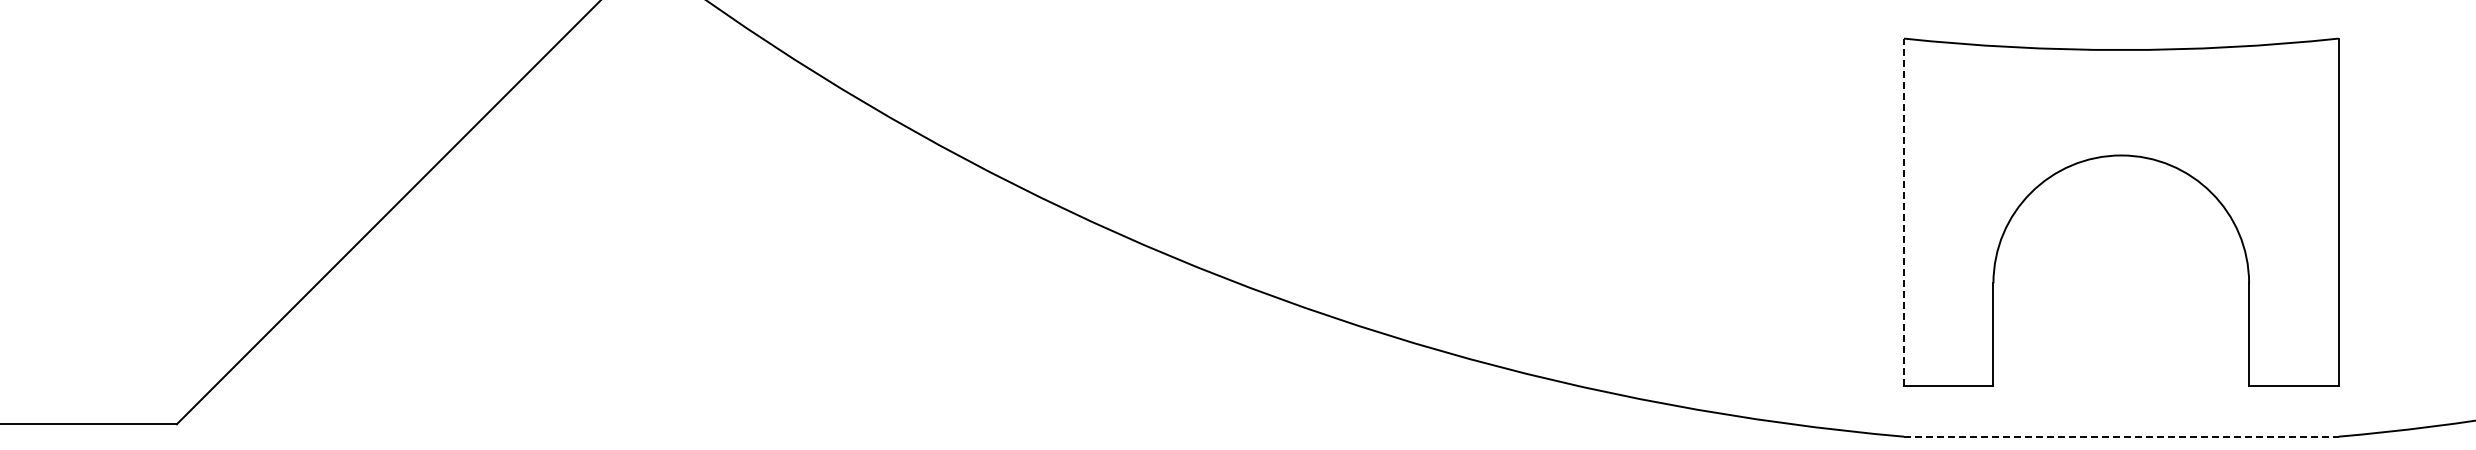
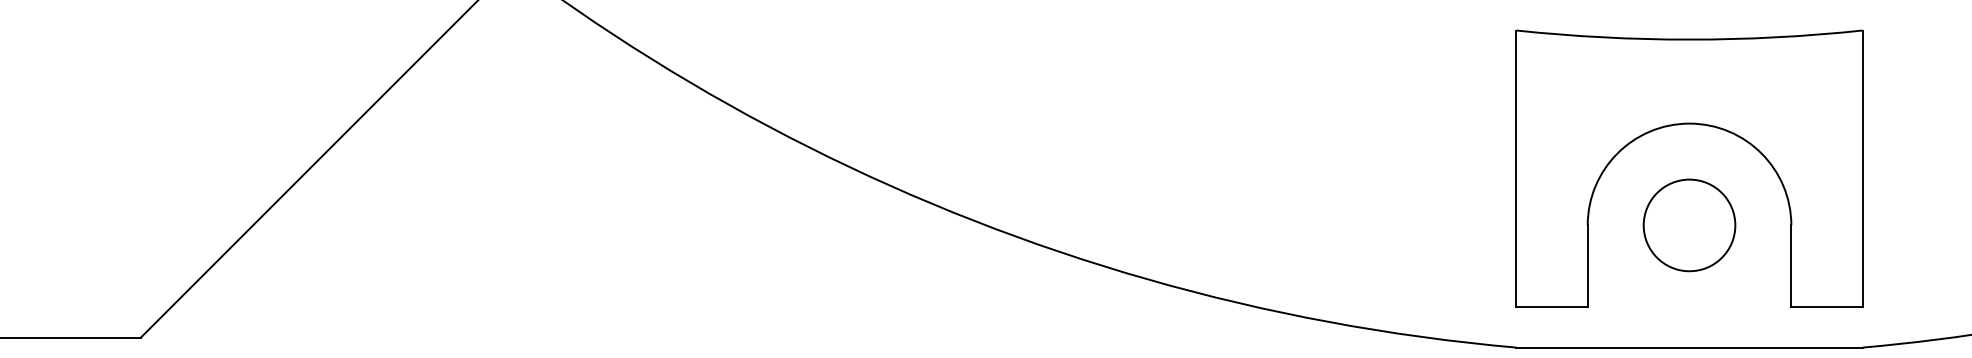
line: (1903, 211) -> (1516, 168), dashed -> solid
circle: (2120, 282) -> (1688, 224), added
line: (2121, 436) -> (1689, 347), dashed -> solid

